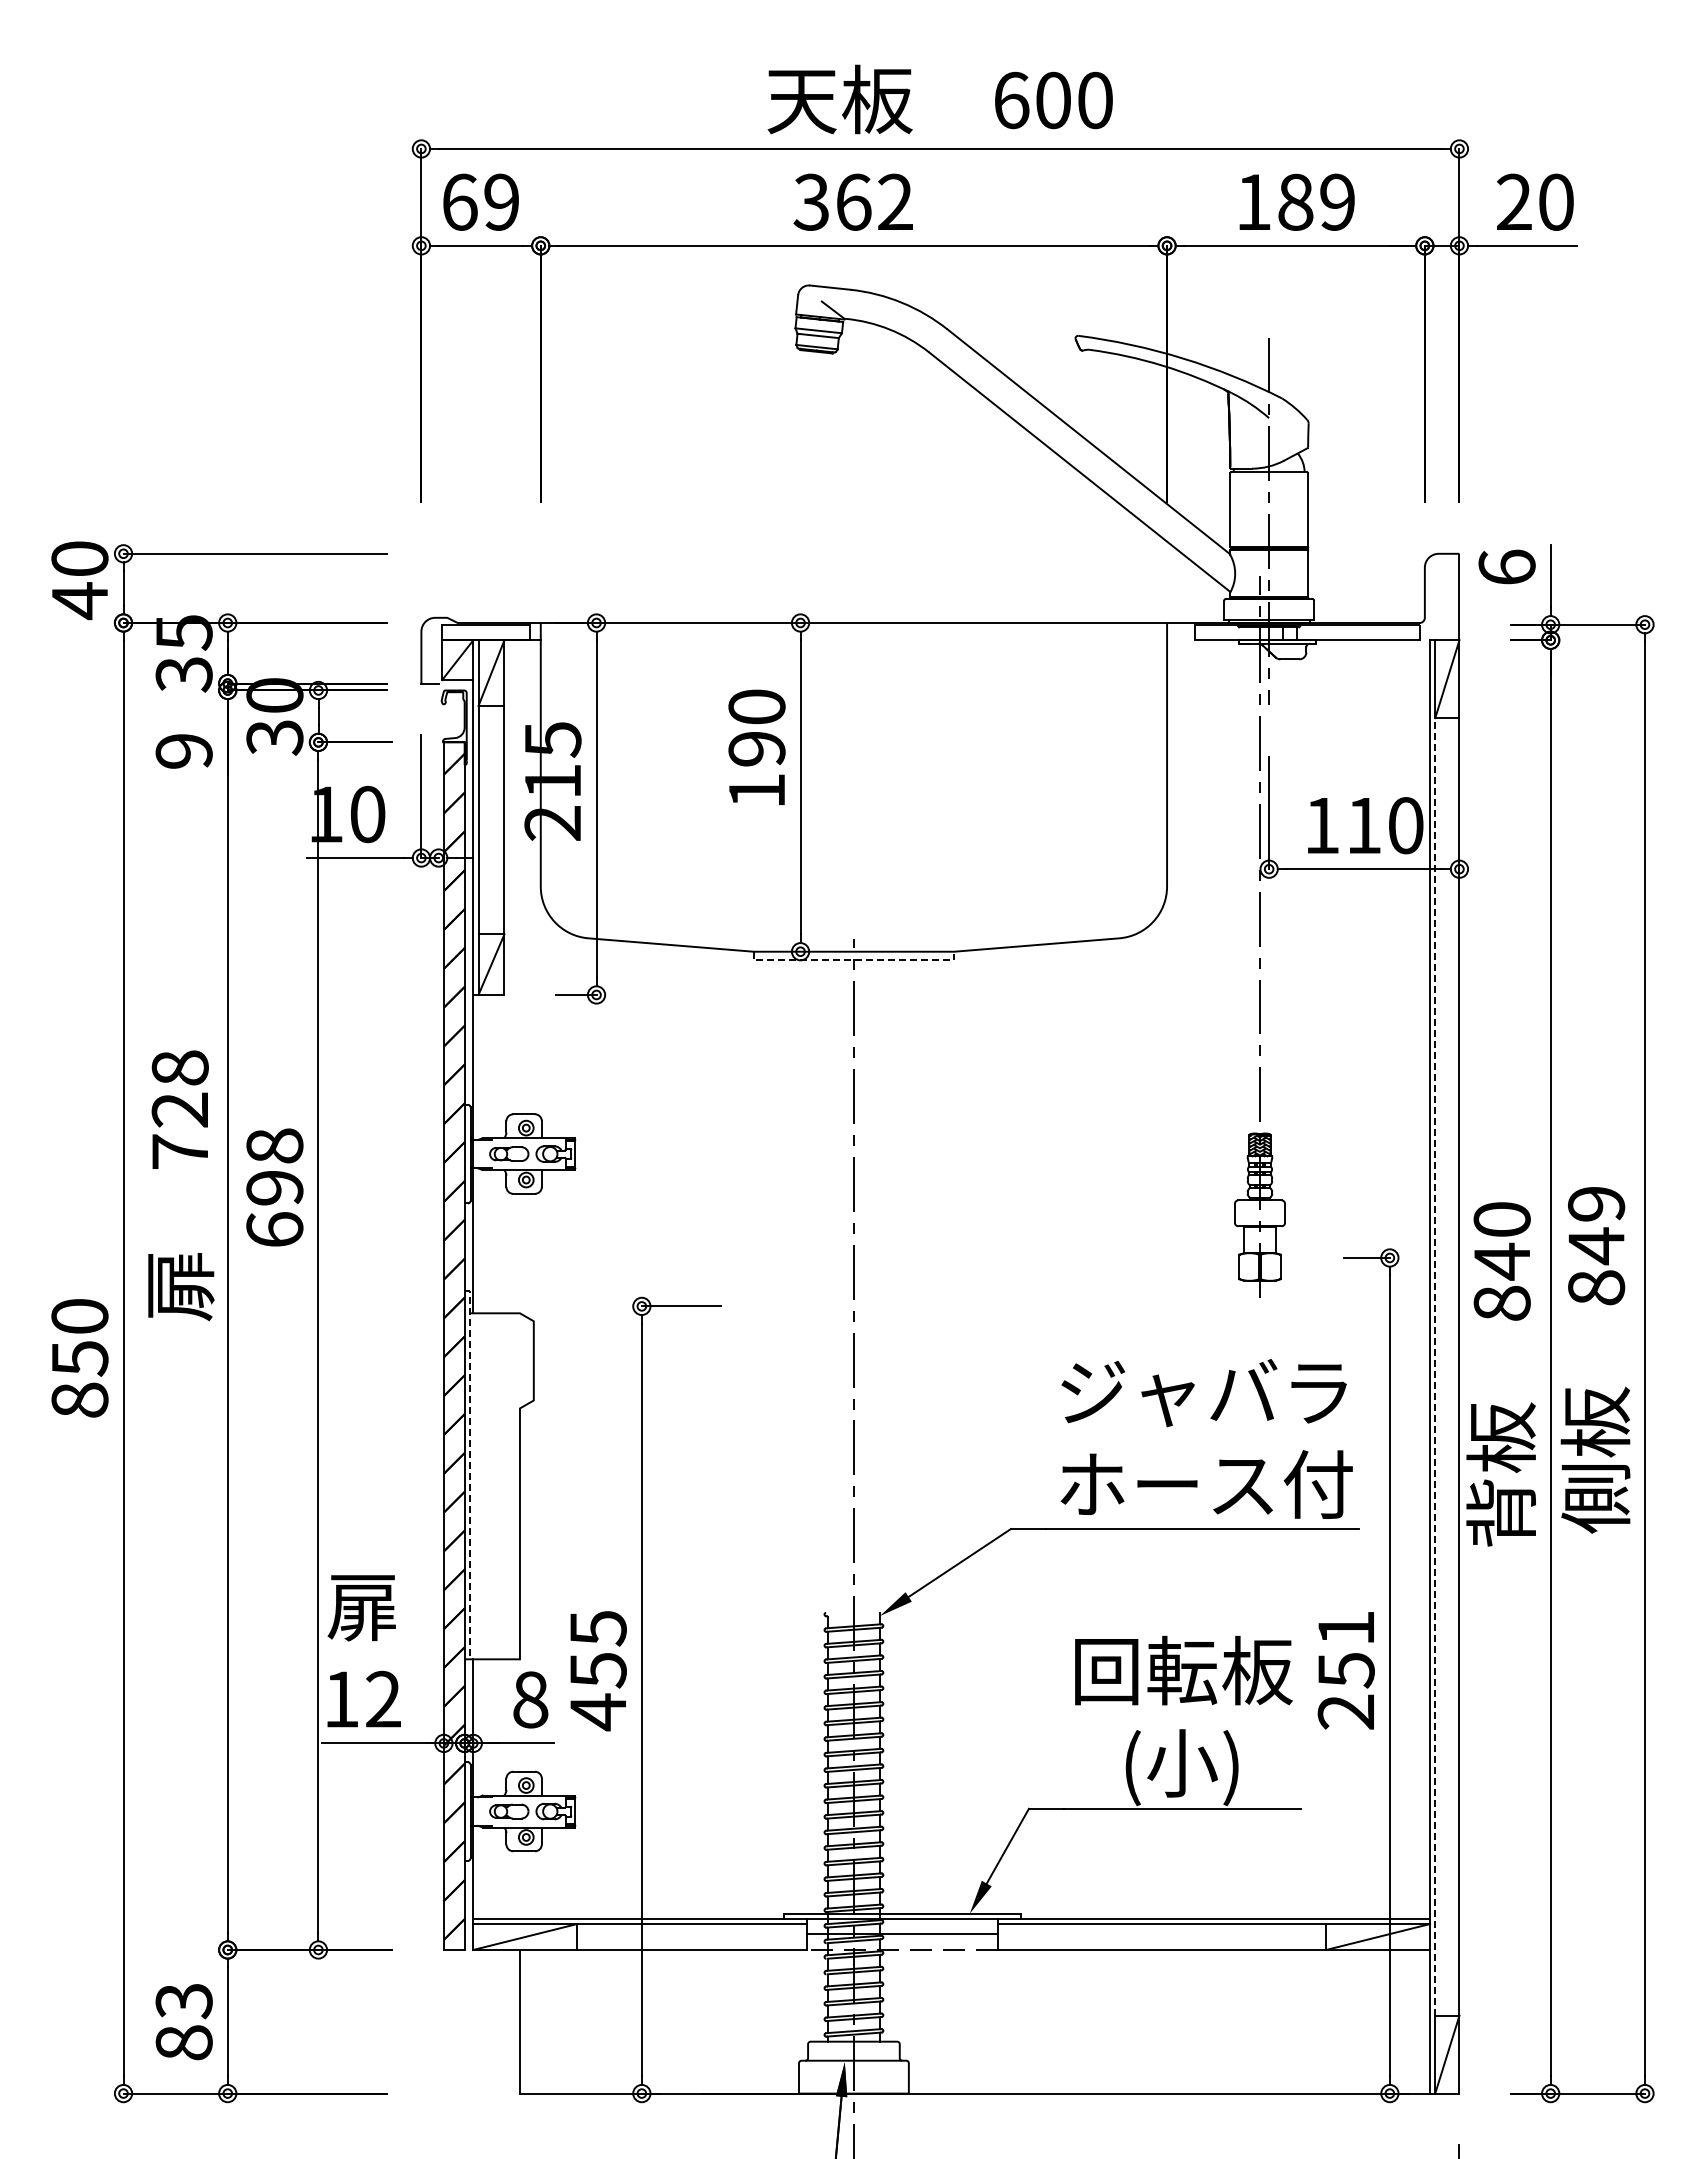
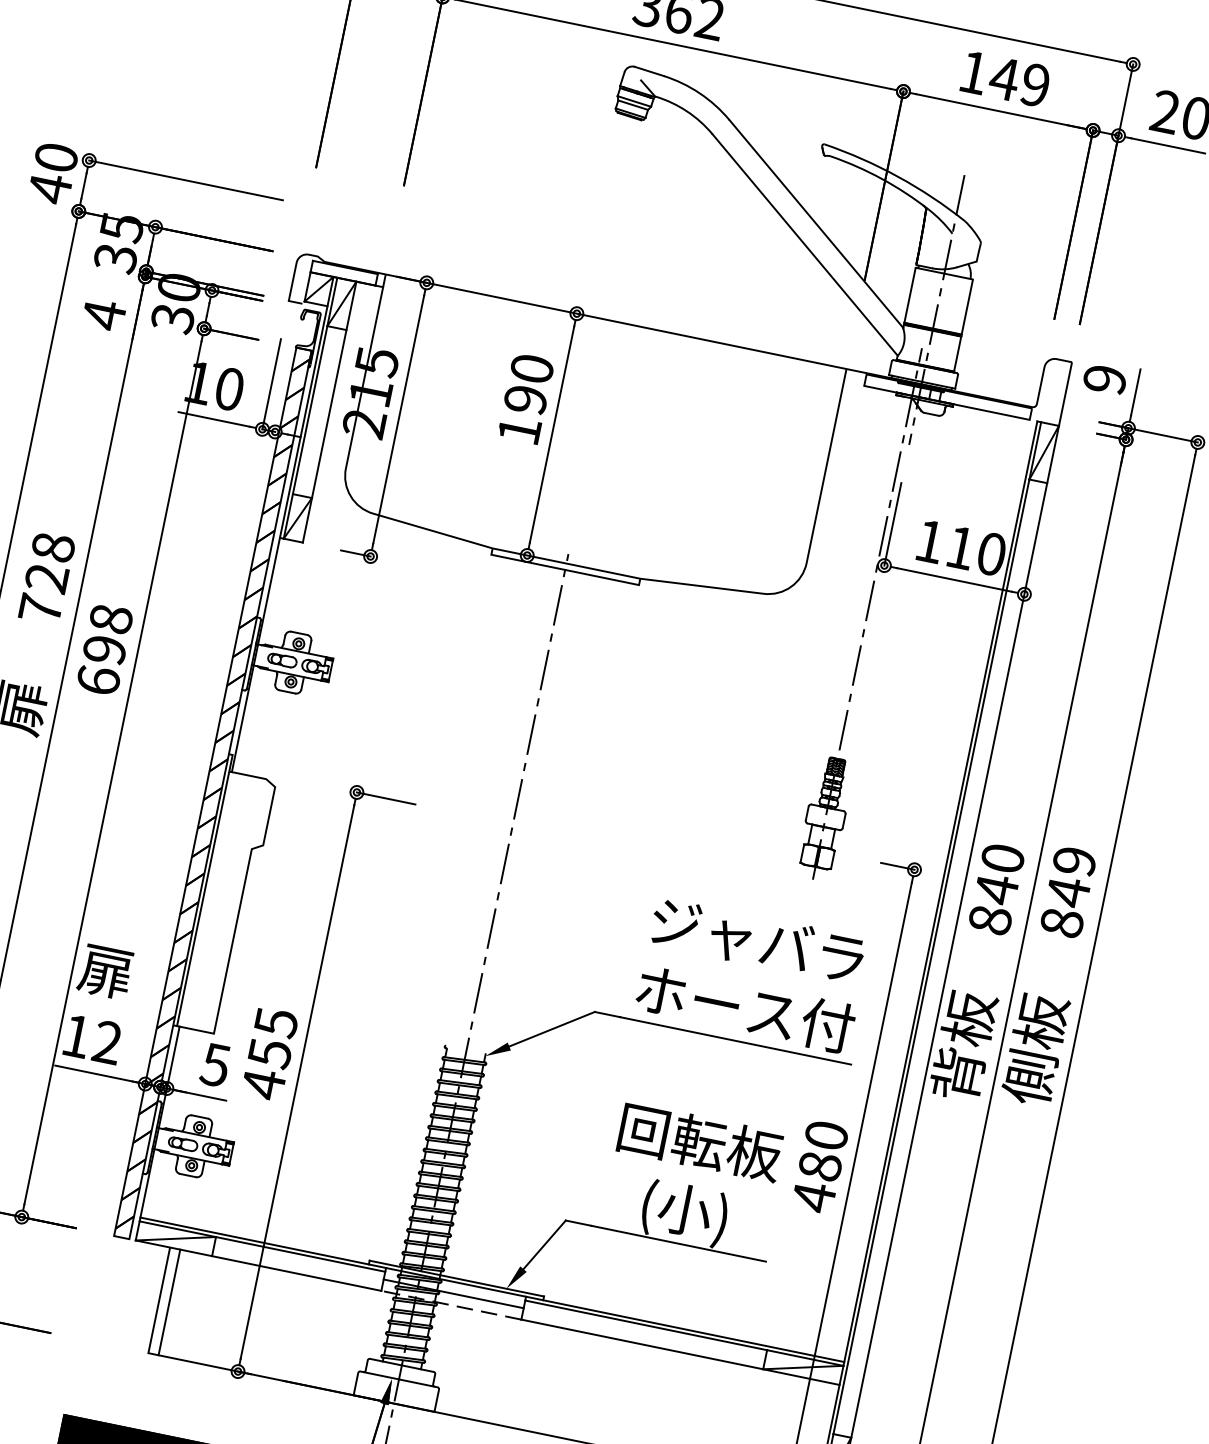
text: (1295, 201) -> (1004, 78), 189 -> 149
text: (1506, 566) -> (1104, 378), 6 -> 9
text: (183, 751) -> (103, 315), 9 -> 4
line: (854, 960) -> (565, 570), dashed -> solid
line: (1435, 1366) -> (931, 956), dashed -> solid
line: (469, 1471) -> (205, 887), dashed -> solid
text: (1345, 1670) -> (819, 1166), 251 -> 480
text: (530, 1699) -> (215, 1064), 8 -> 5
line: (533, 2021) -> (169, 1302), added

